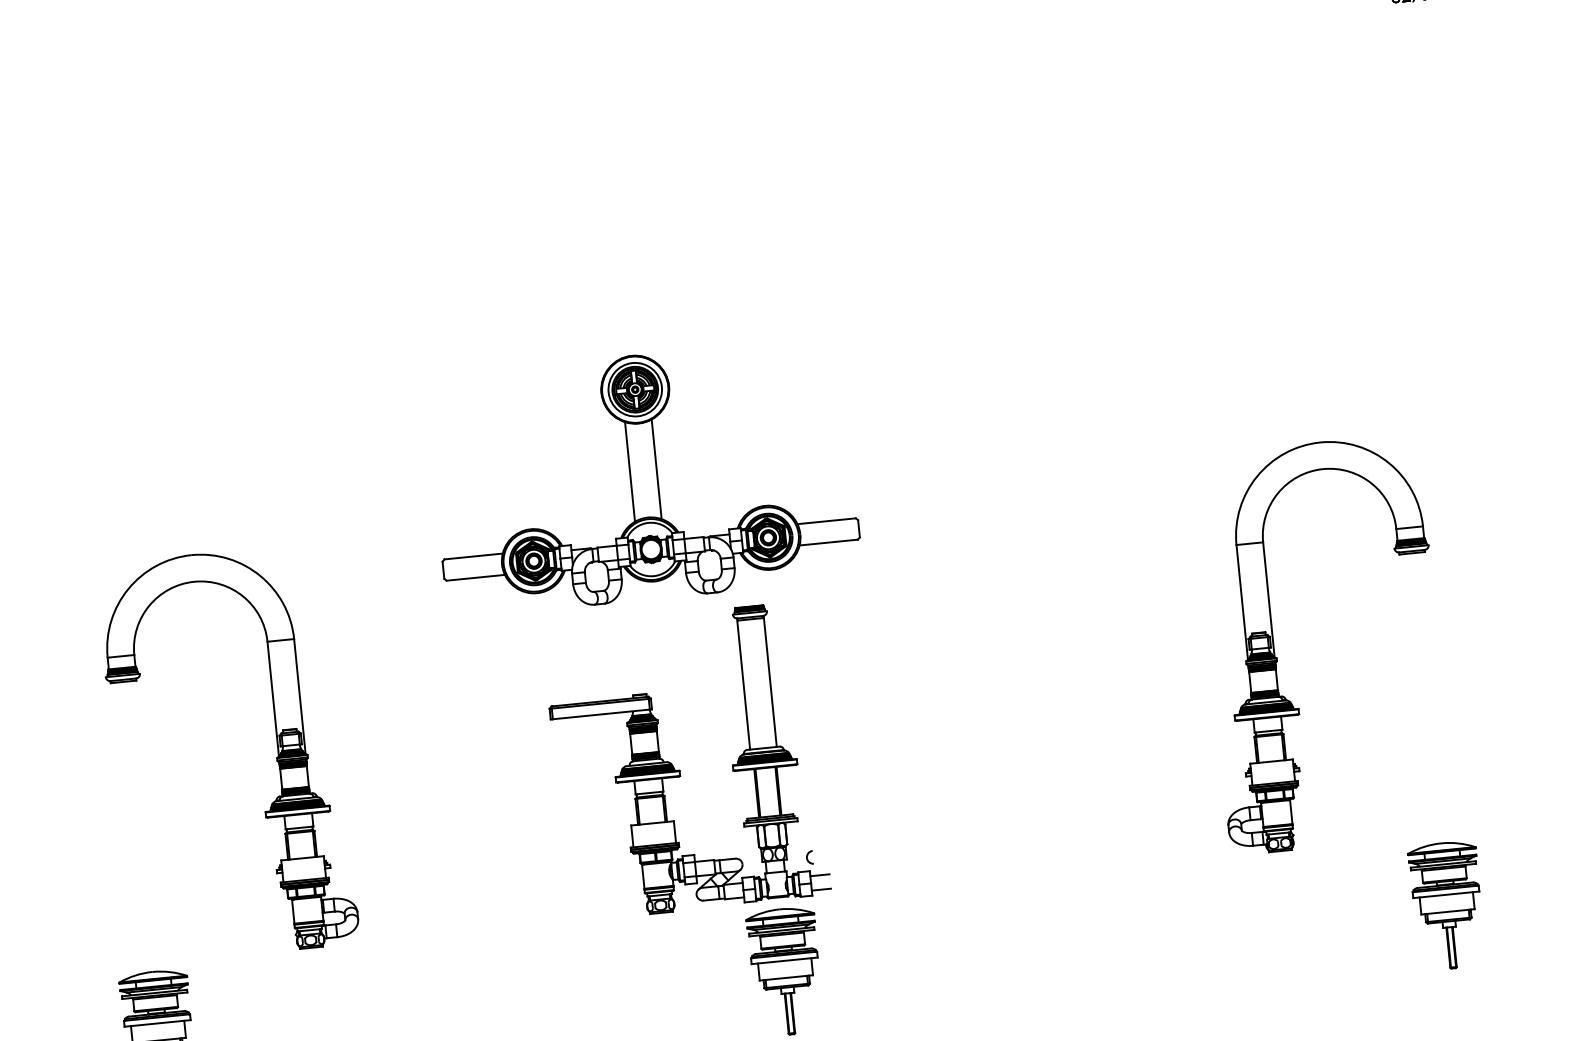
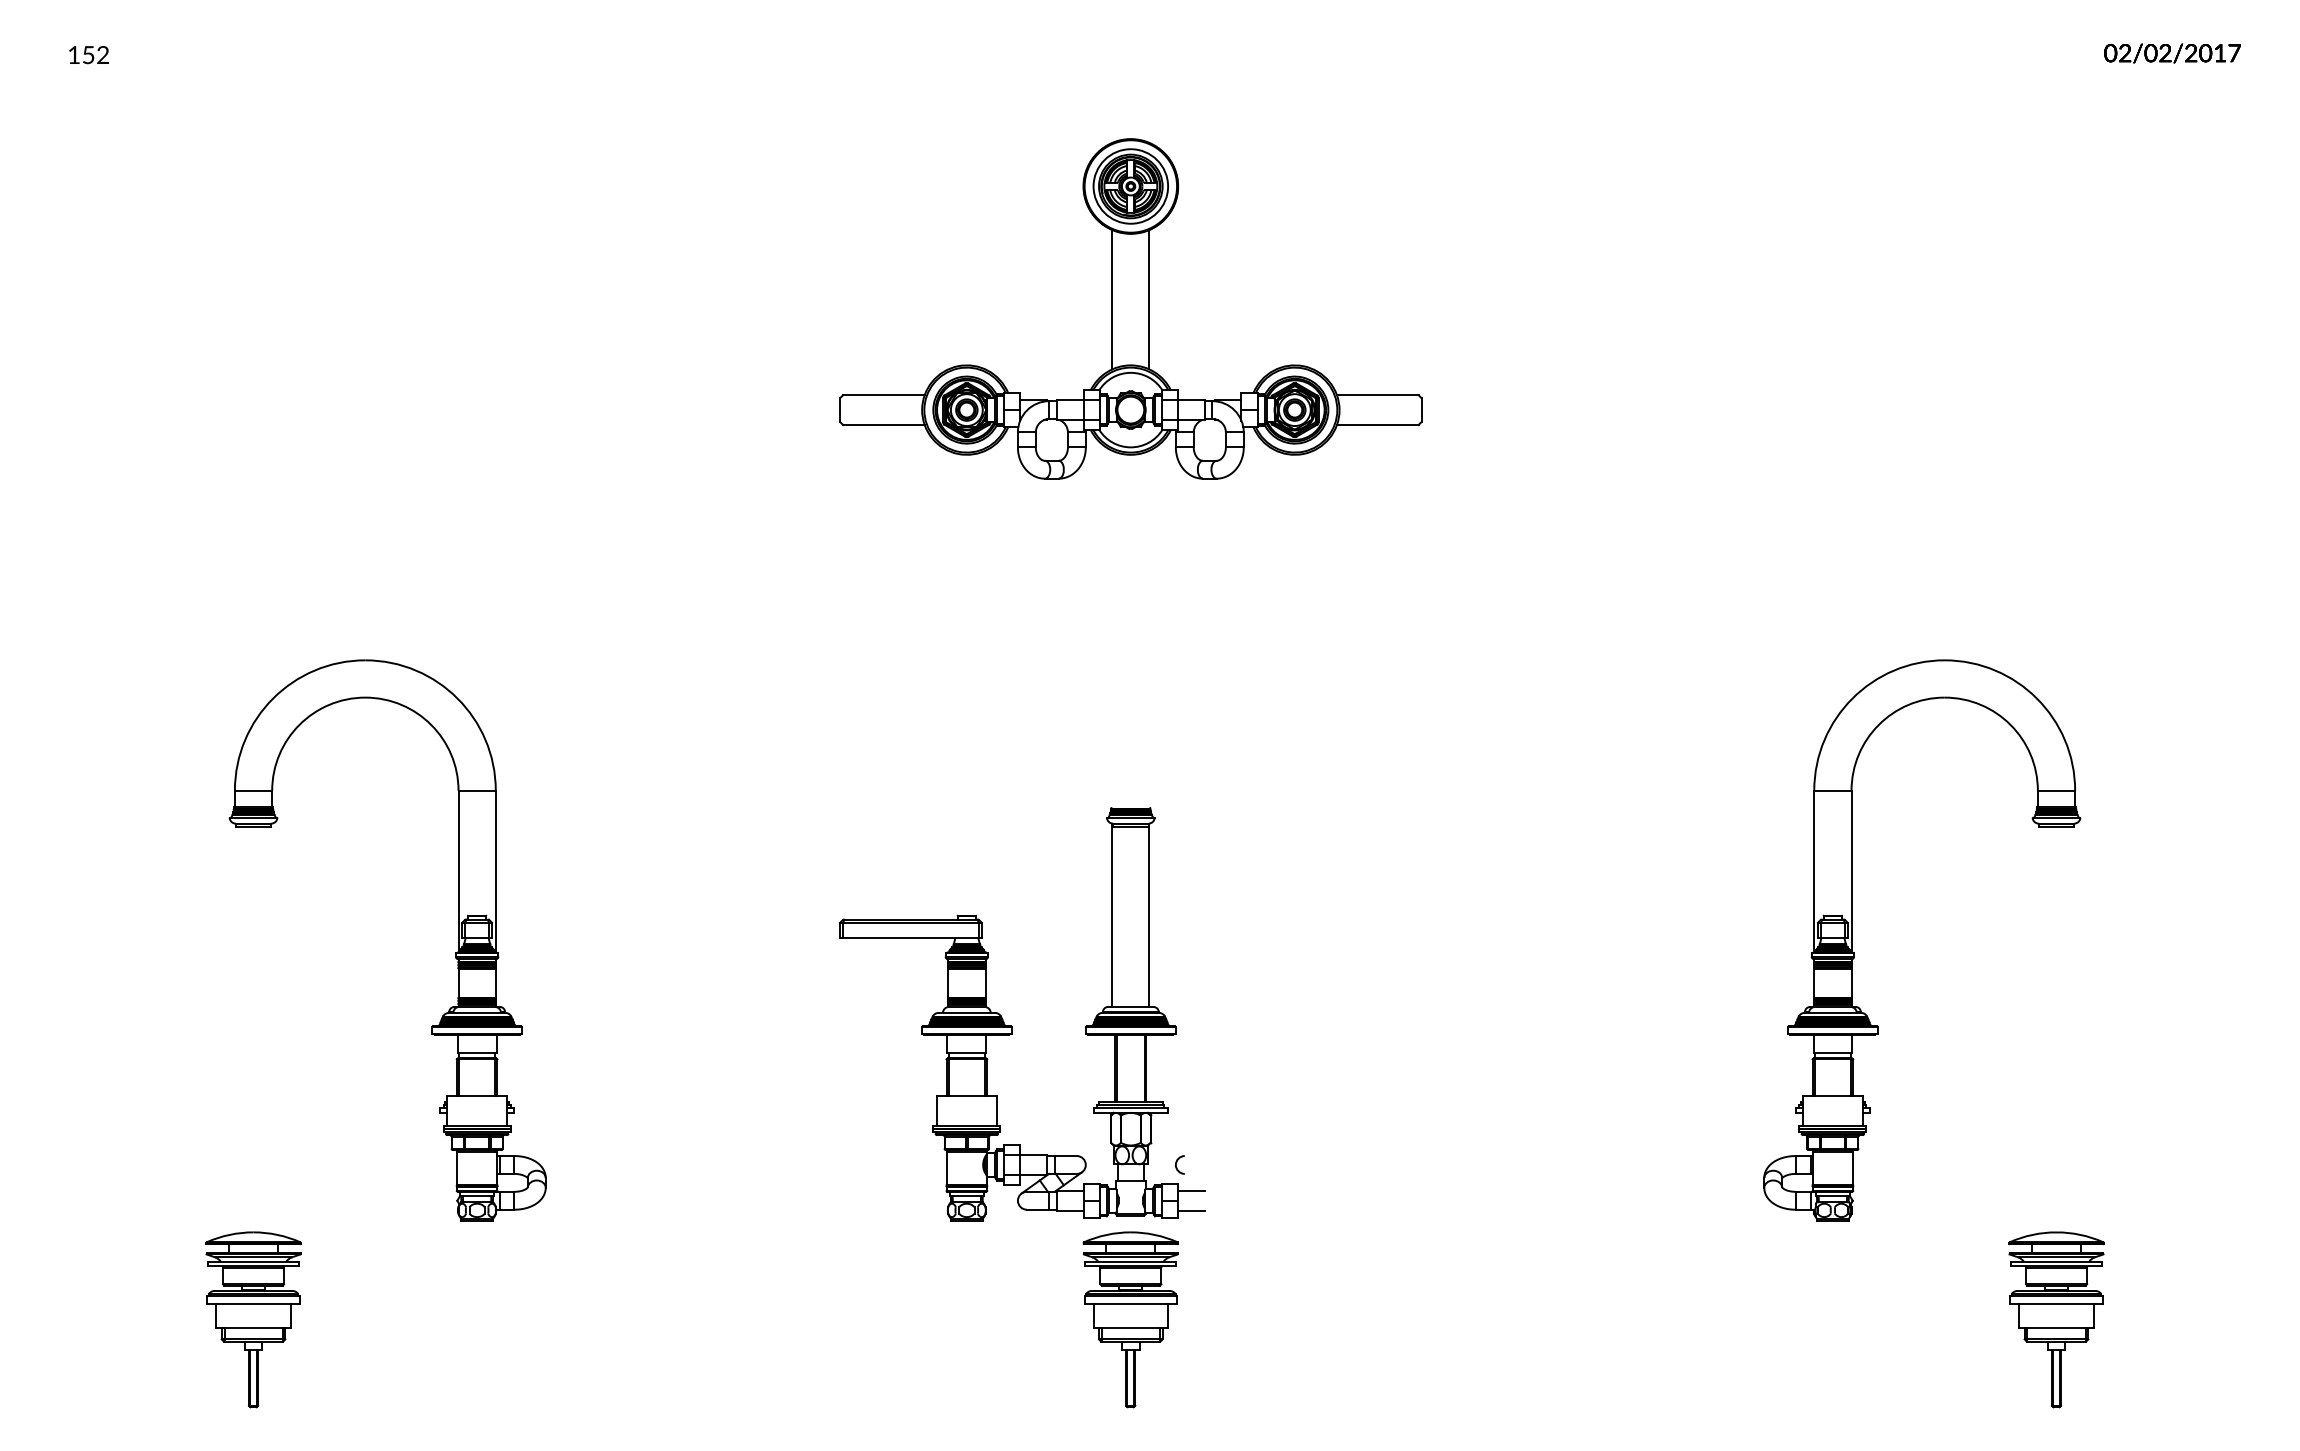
part: (643, 476) -> (1130, 308), moved

